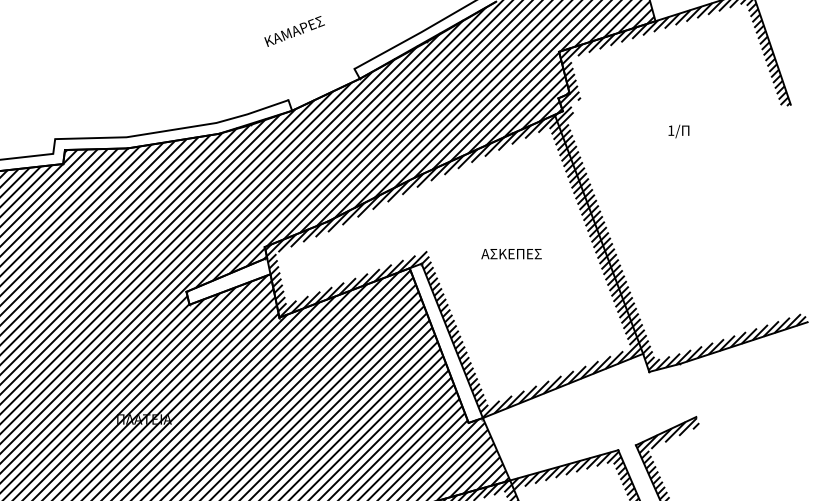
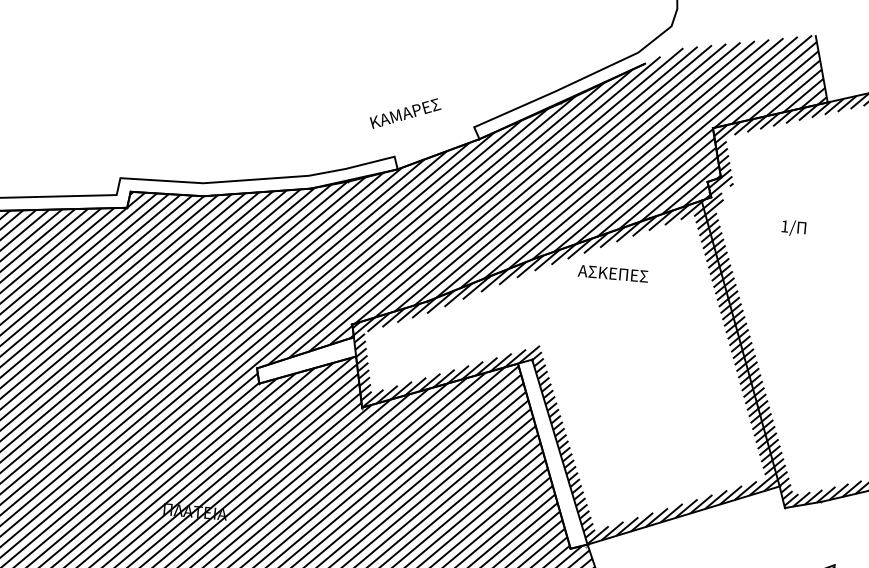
text: (294, 31) -> (405, 113), moved
text: (678, 131) -> (793, 228), moved
text: (511, 254) -> (613, 274), moved

